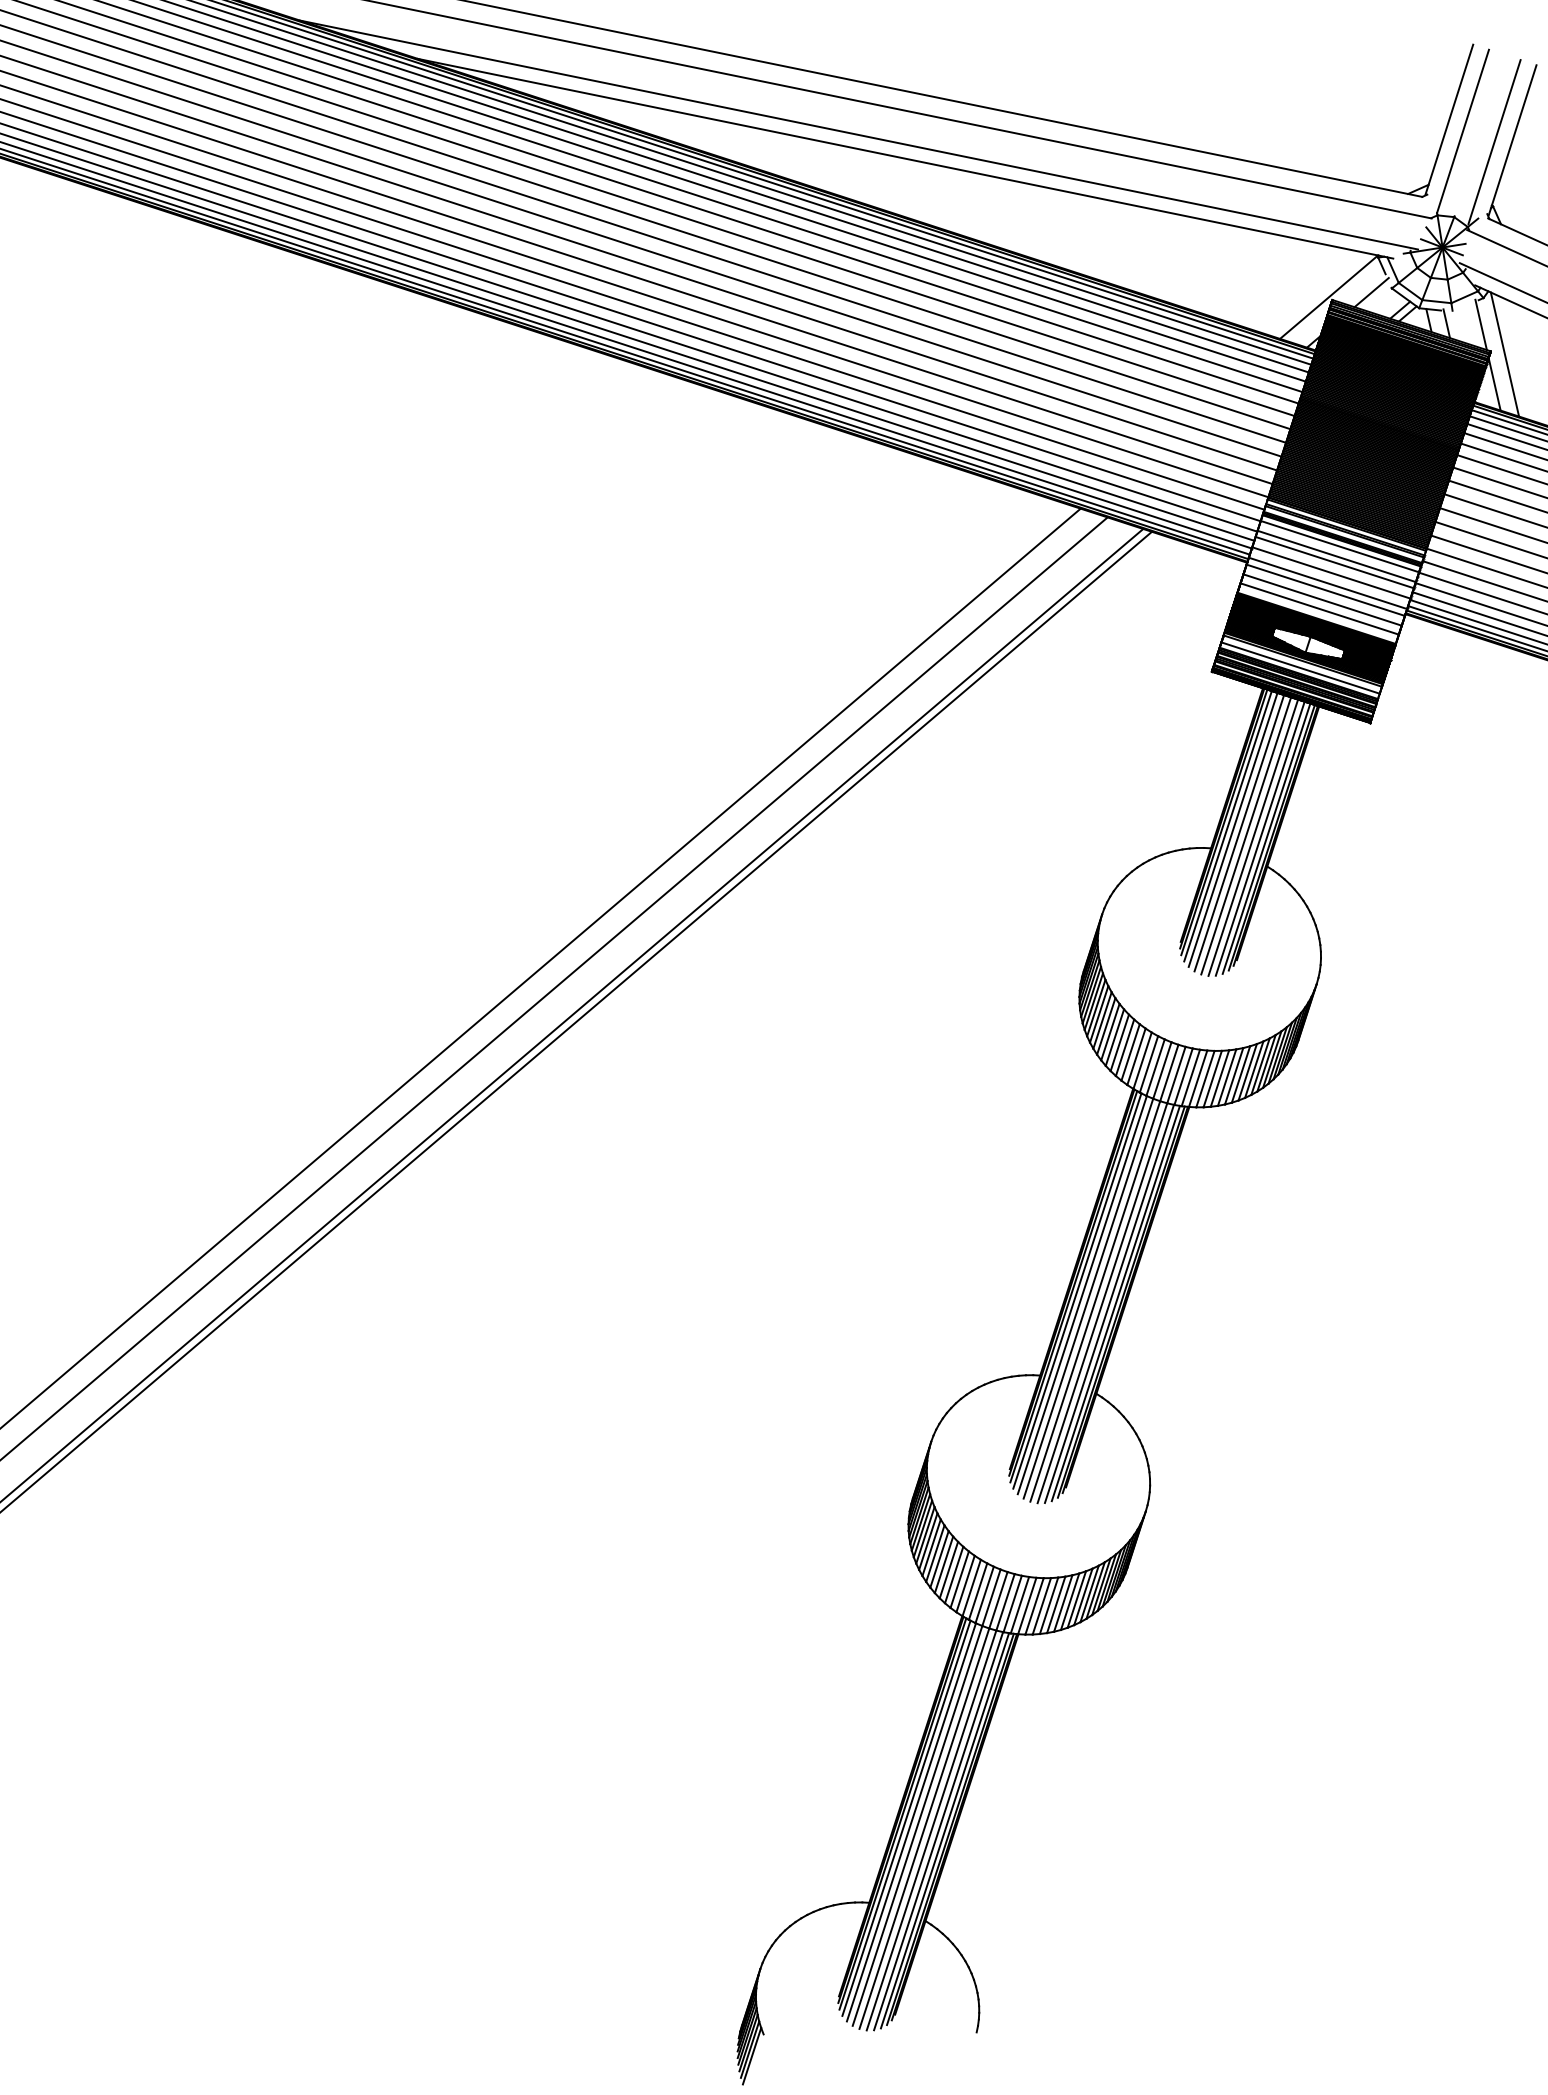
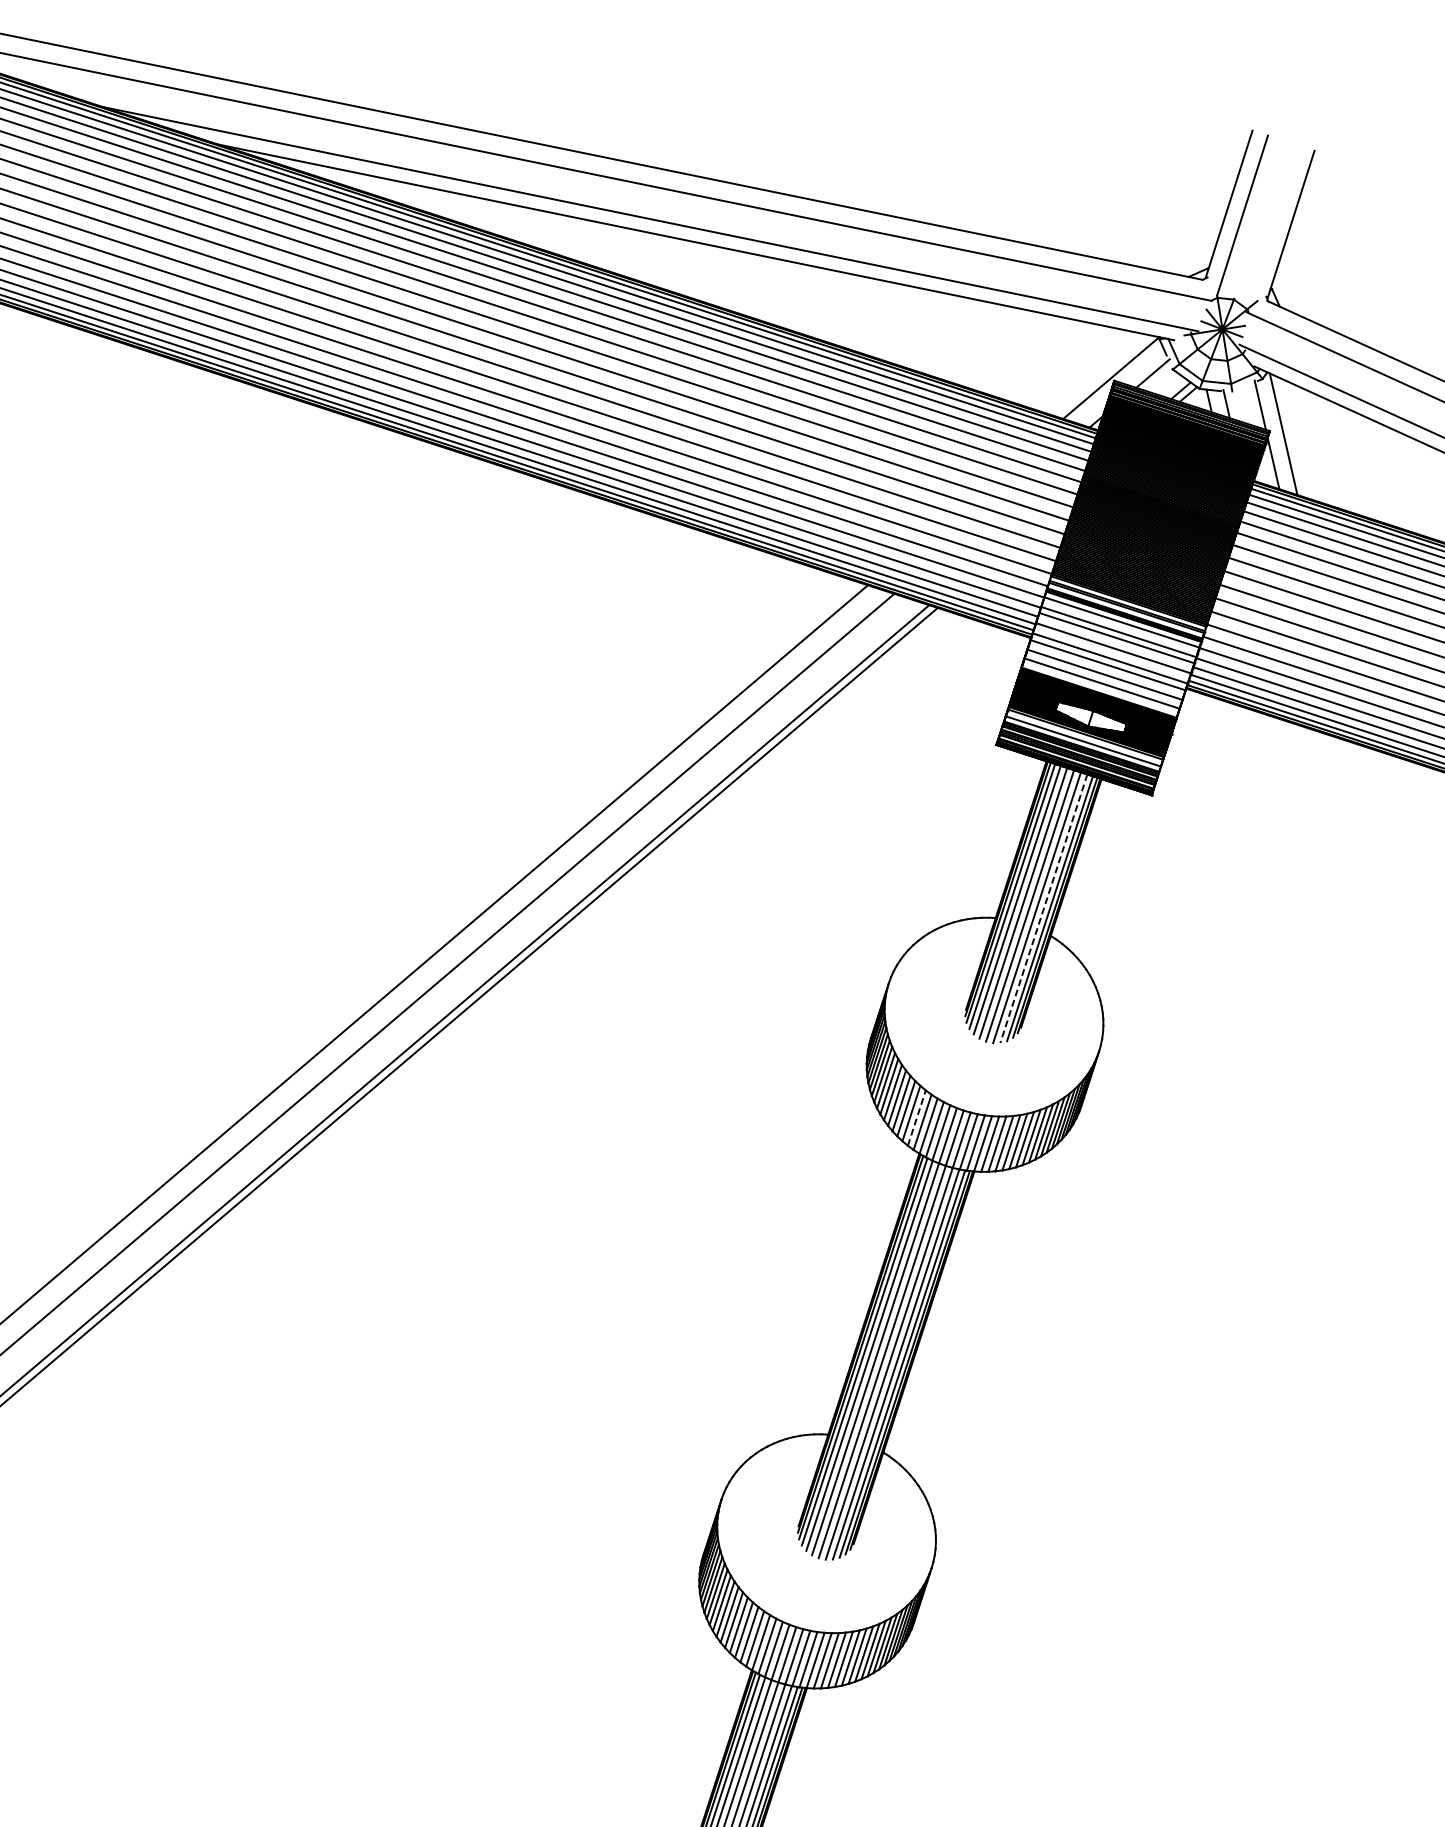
line: (1494, 142) -> (1273, 226), removed
line: (1260, 839) -> (1044, 909), solid -> dashed
line: (1130, 1052) -> (916, 1118), solid -> dashed

